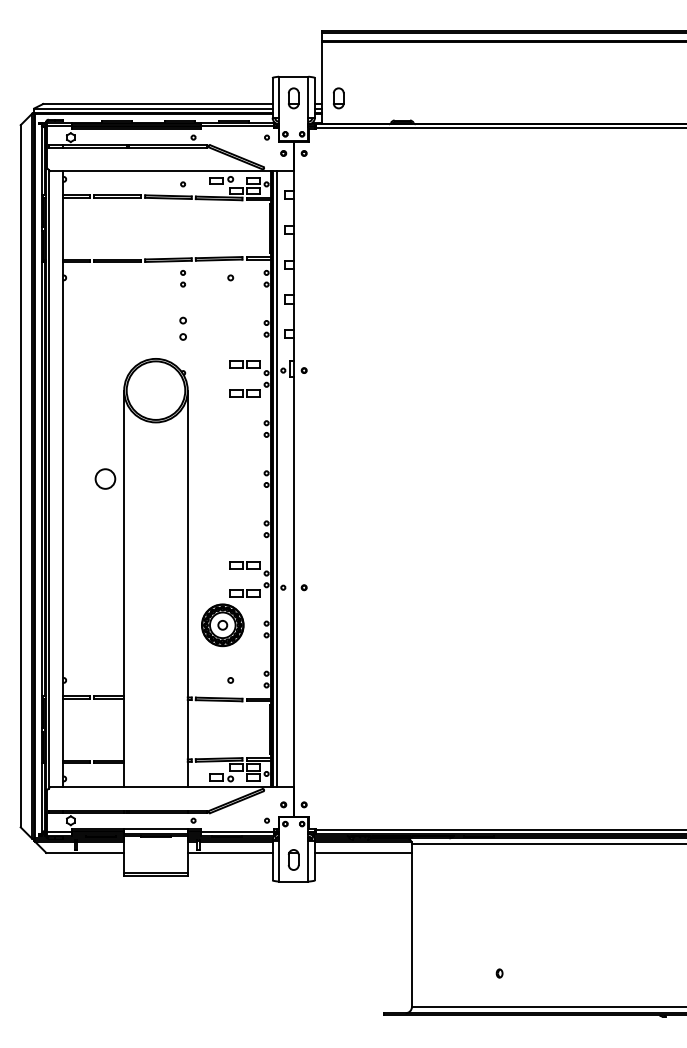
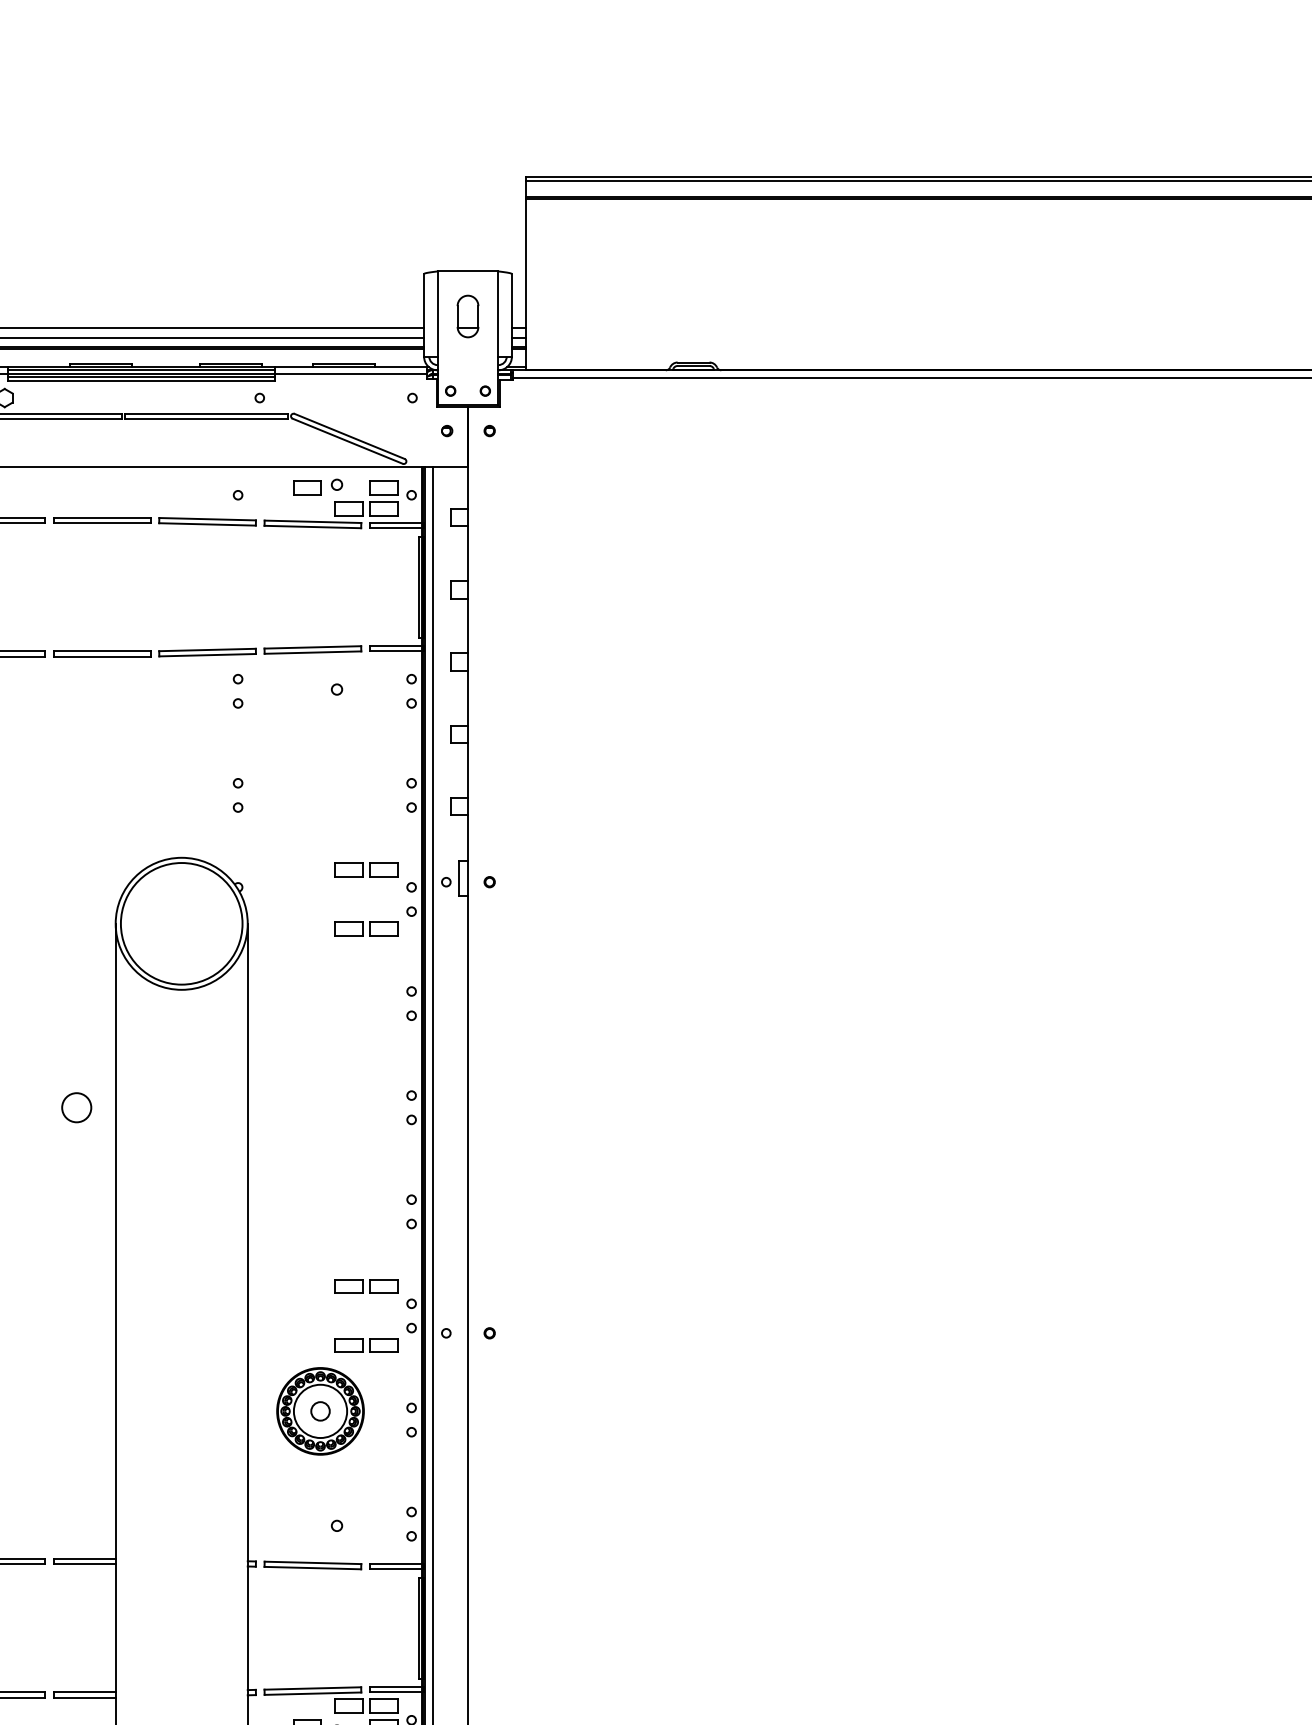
part: (338, 98) -> (560, 316), removed
part: (182, 328) -> (236, 794), size x0.71
circle: (105, 479) -> (76, 1108), size x0.71

